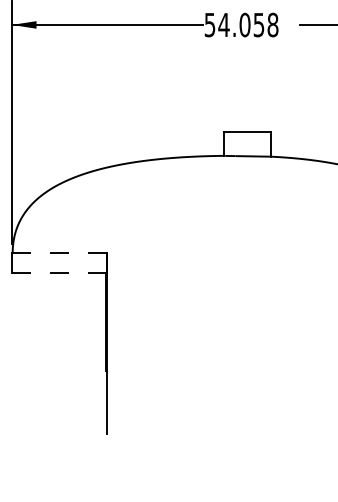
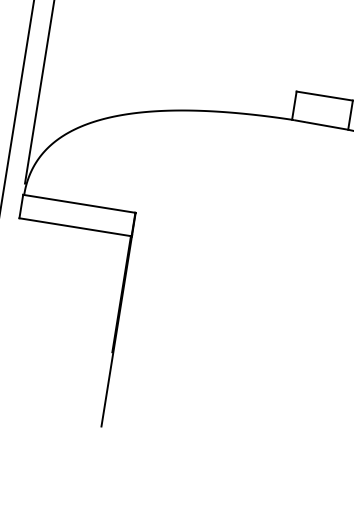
line: (58, 253) -> (78, 204), dashed -> solid
line: (58, 273) -> (74, 227), dashed -> solid

